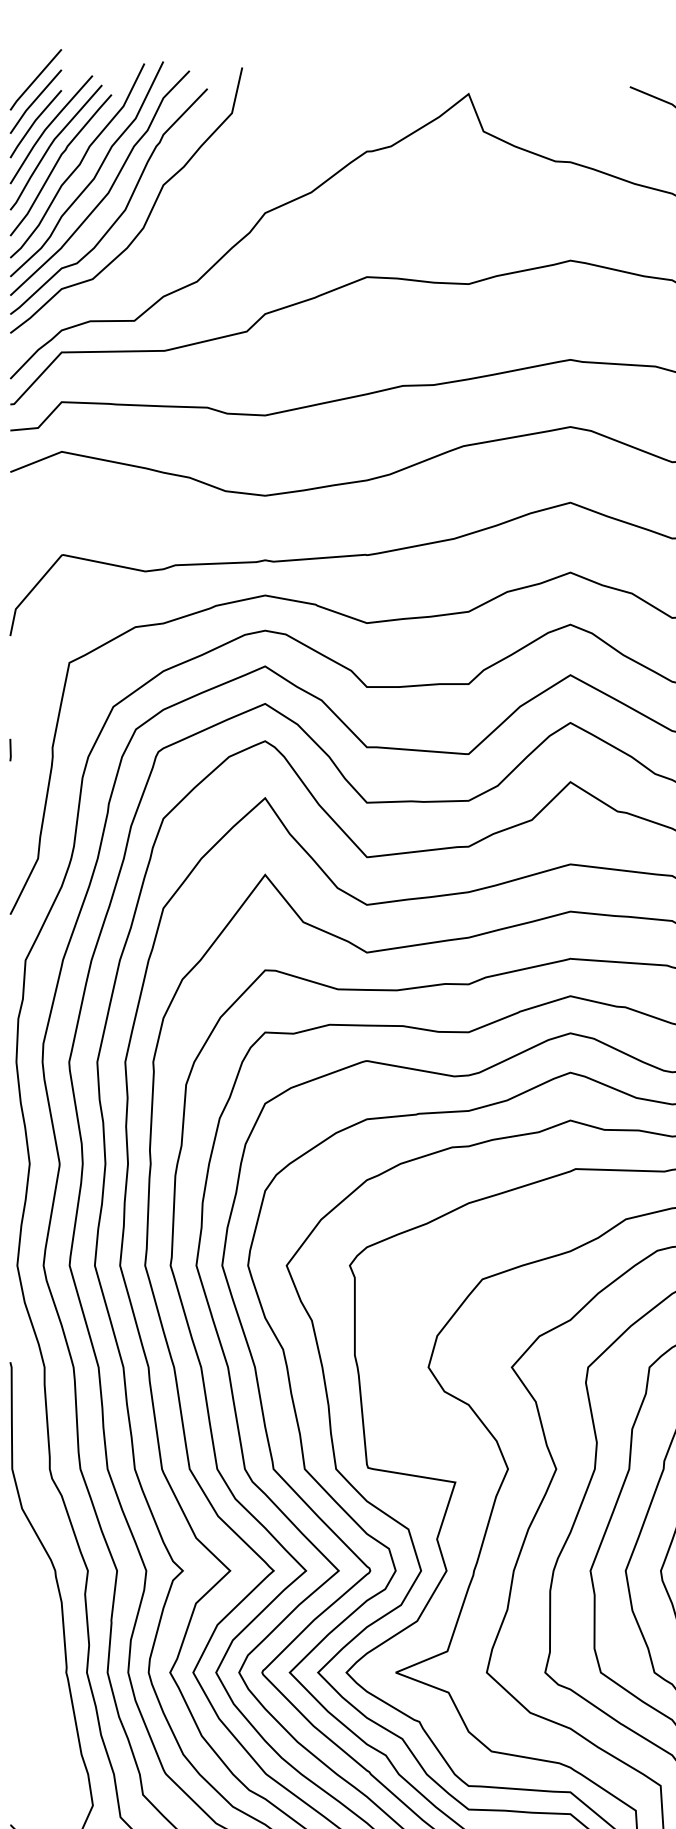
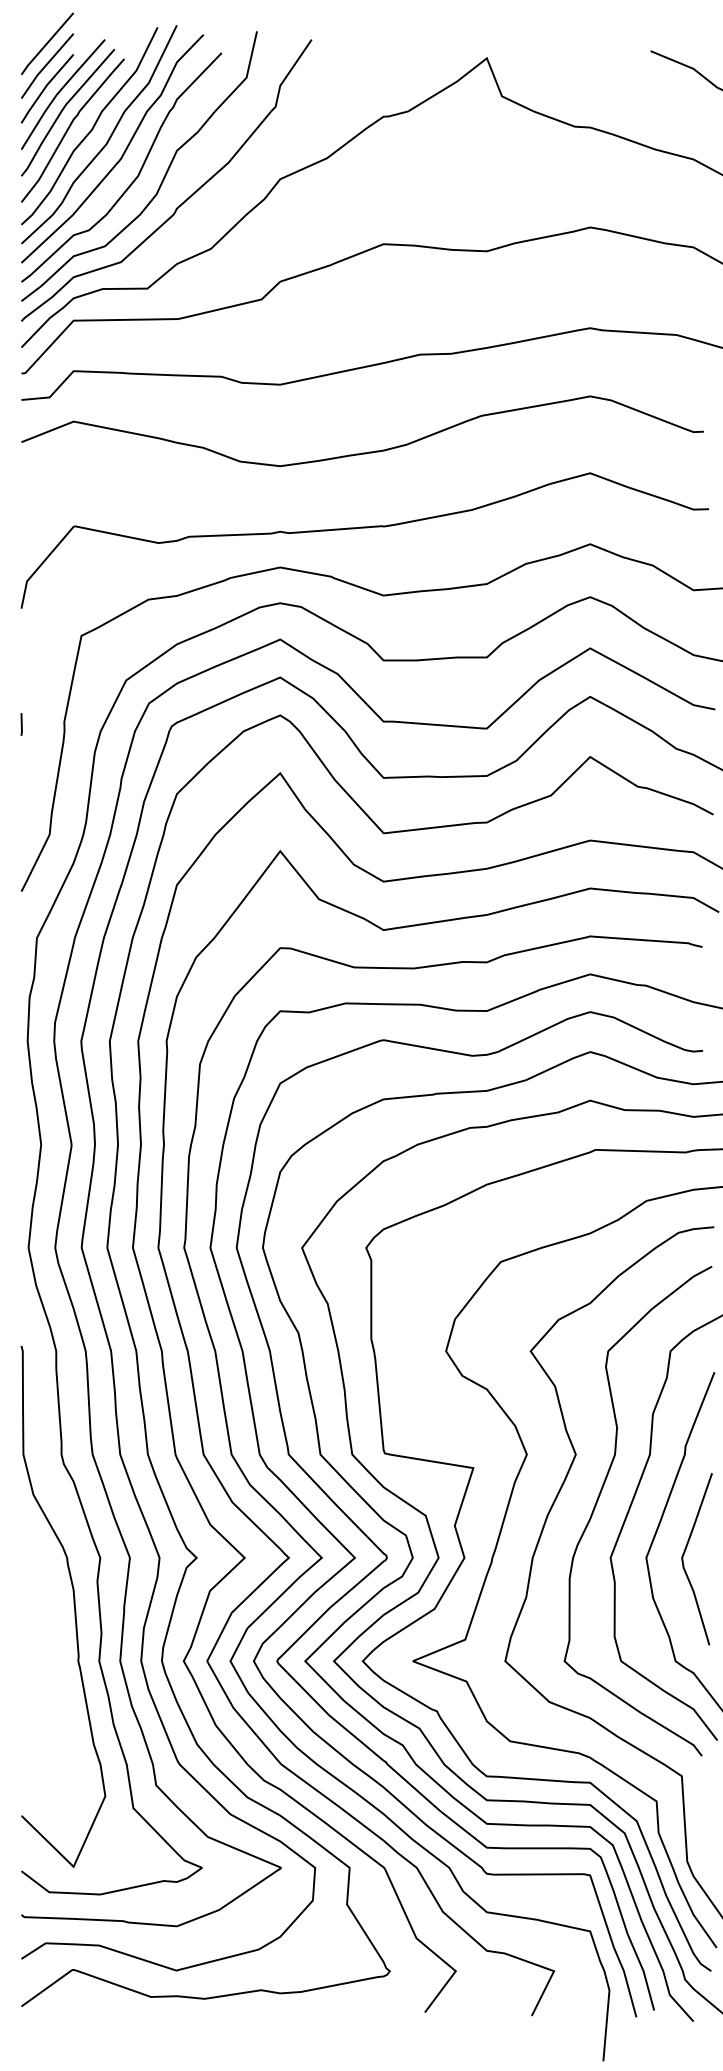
curve: (171, 233) -> (185, 199), added

